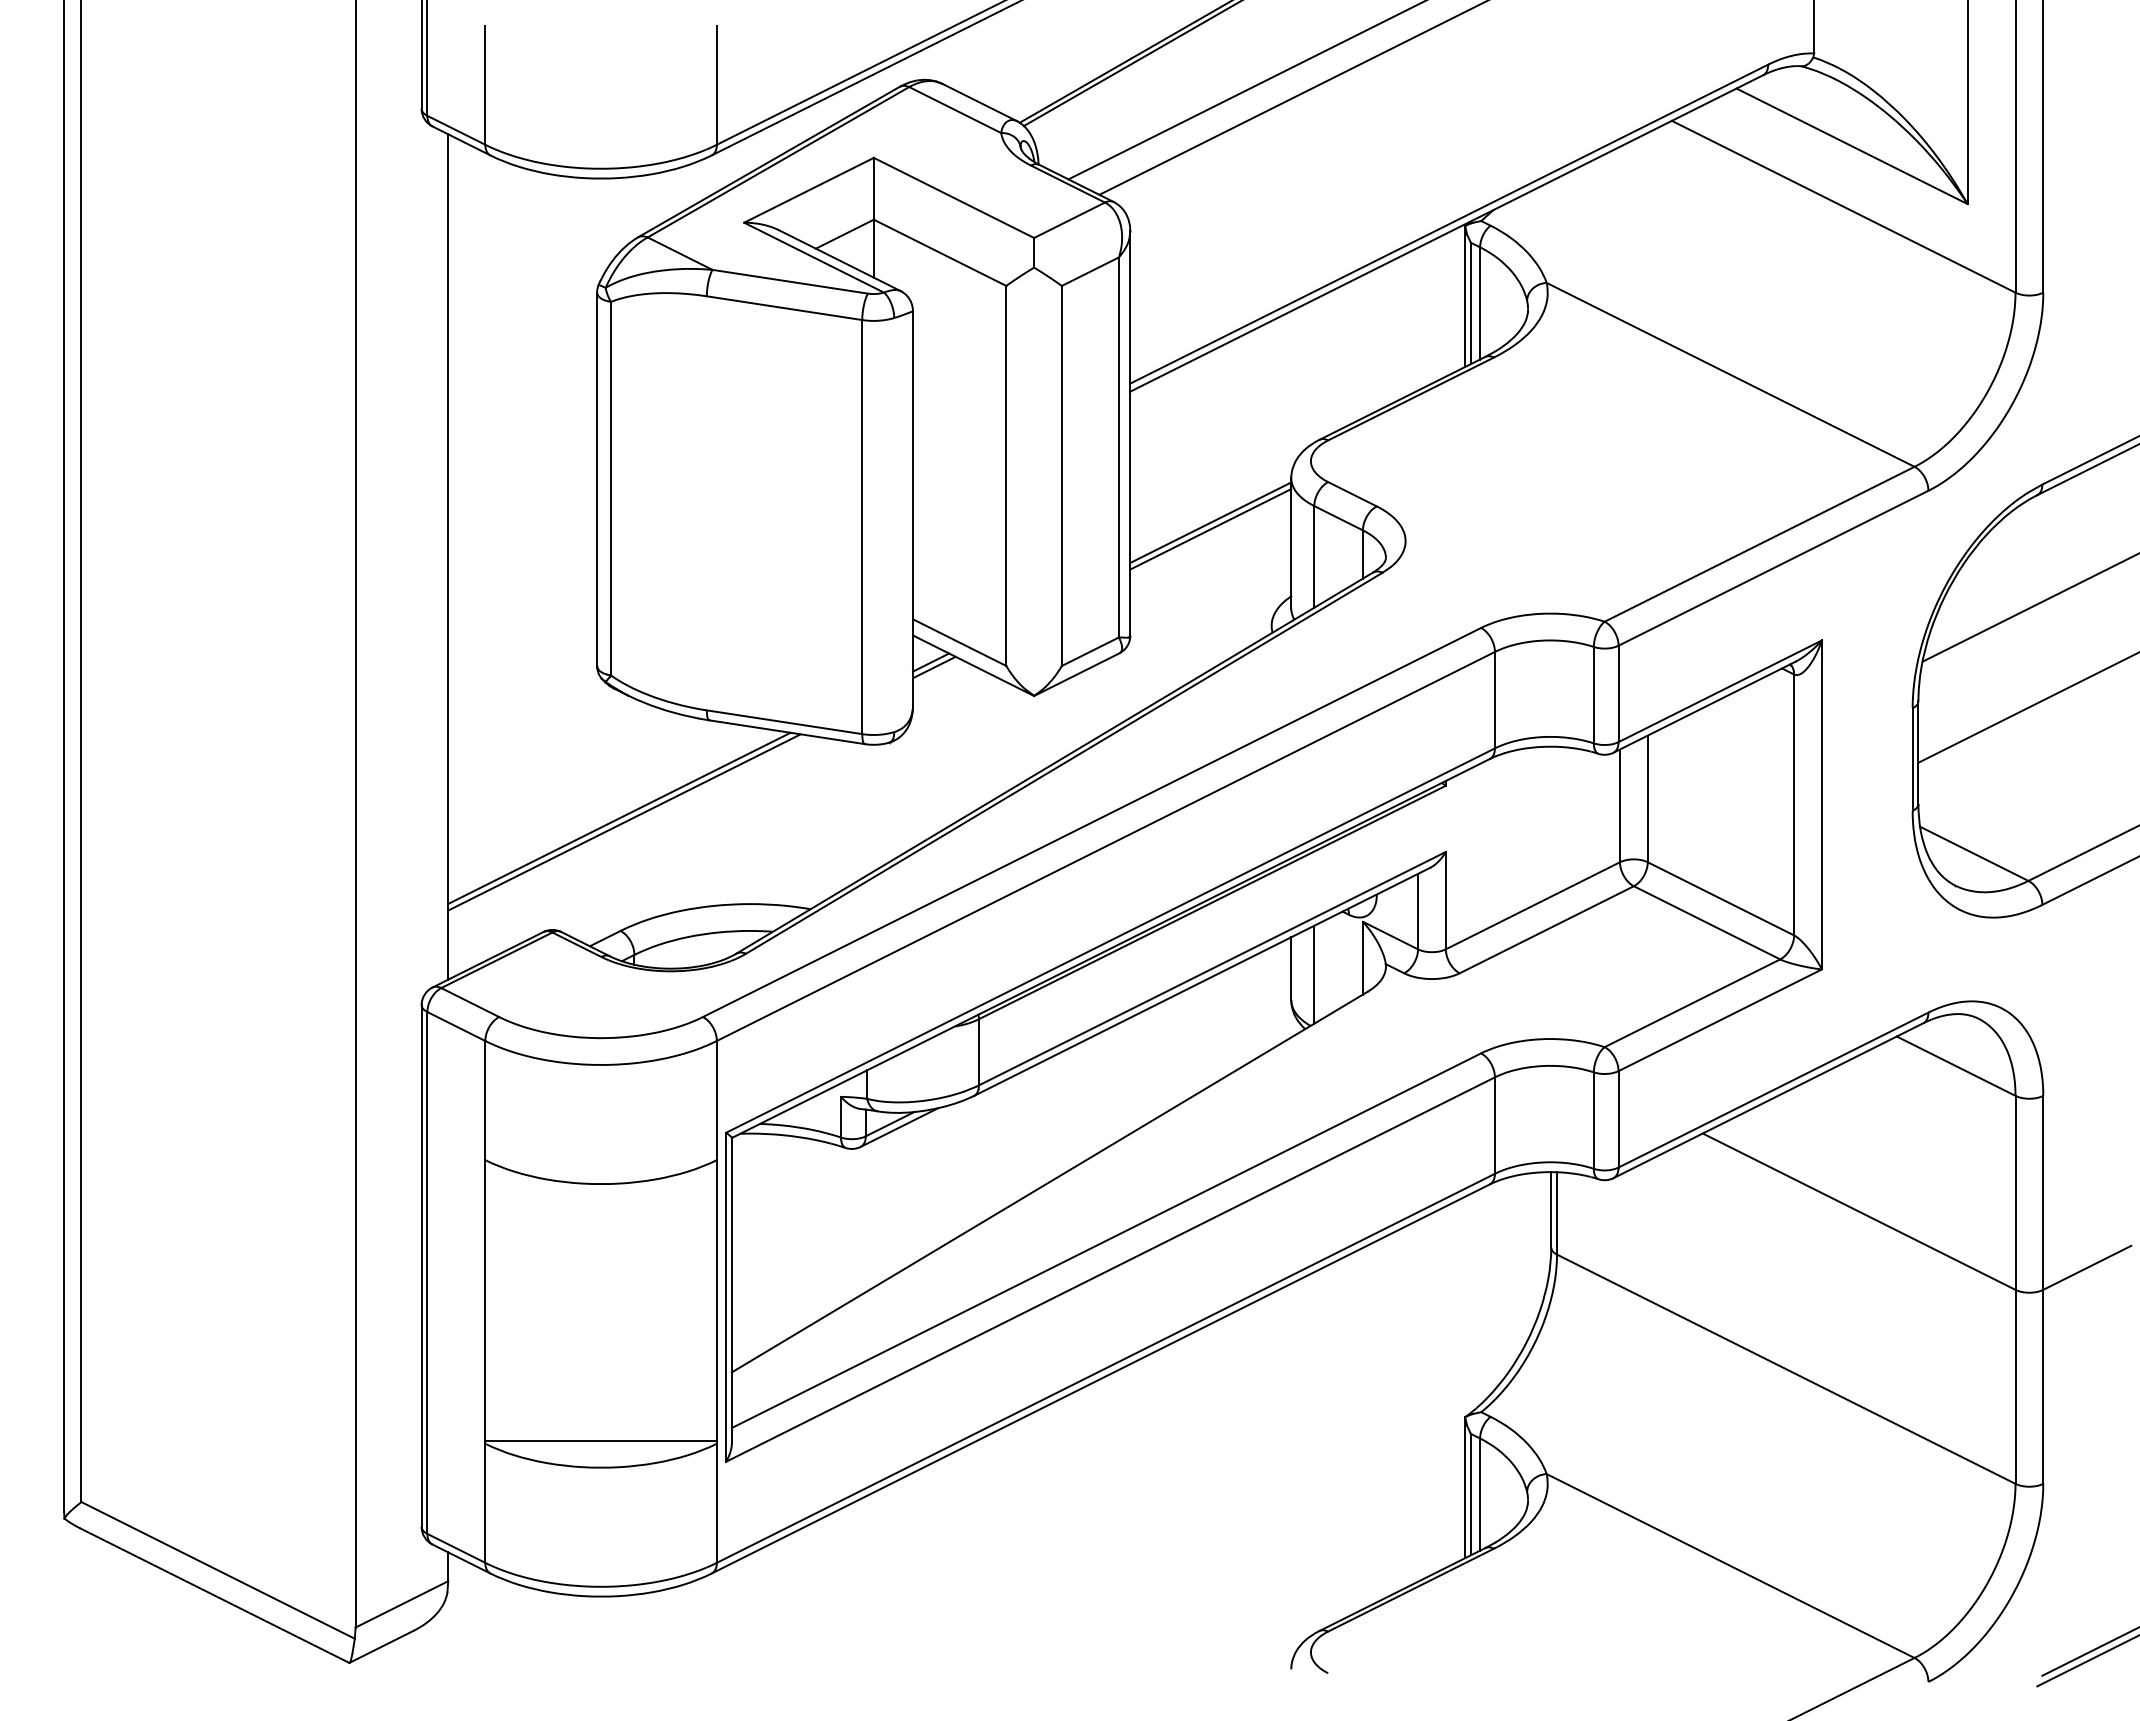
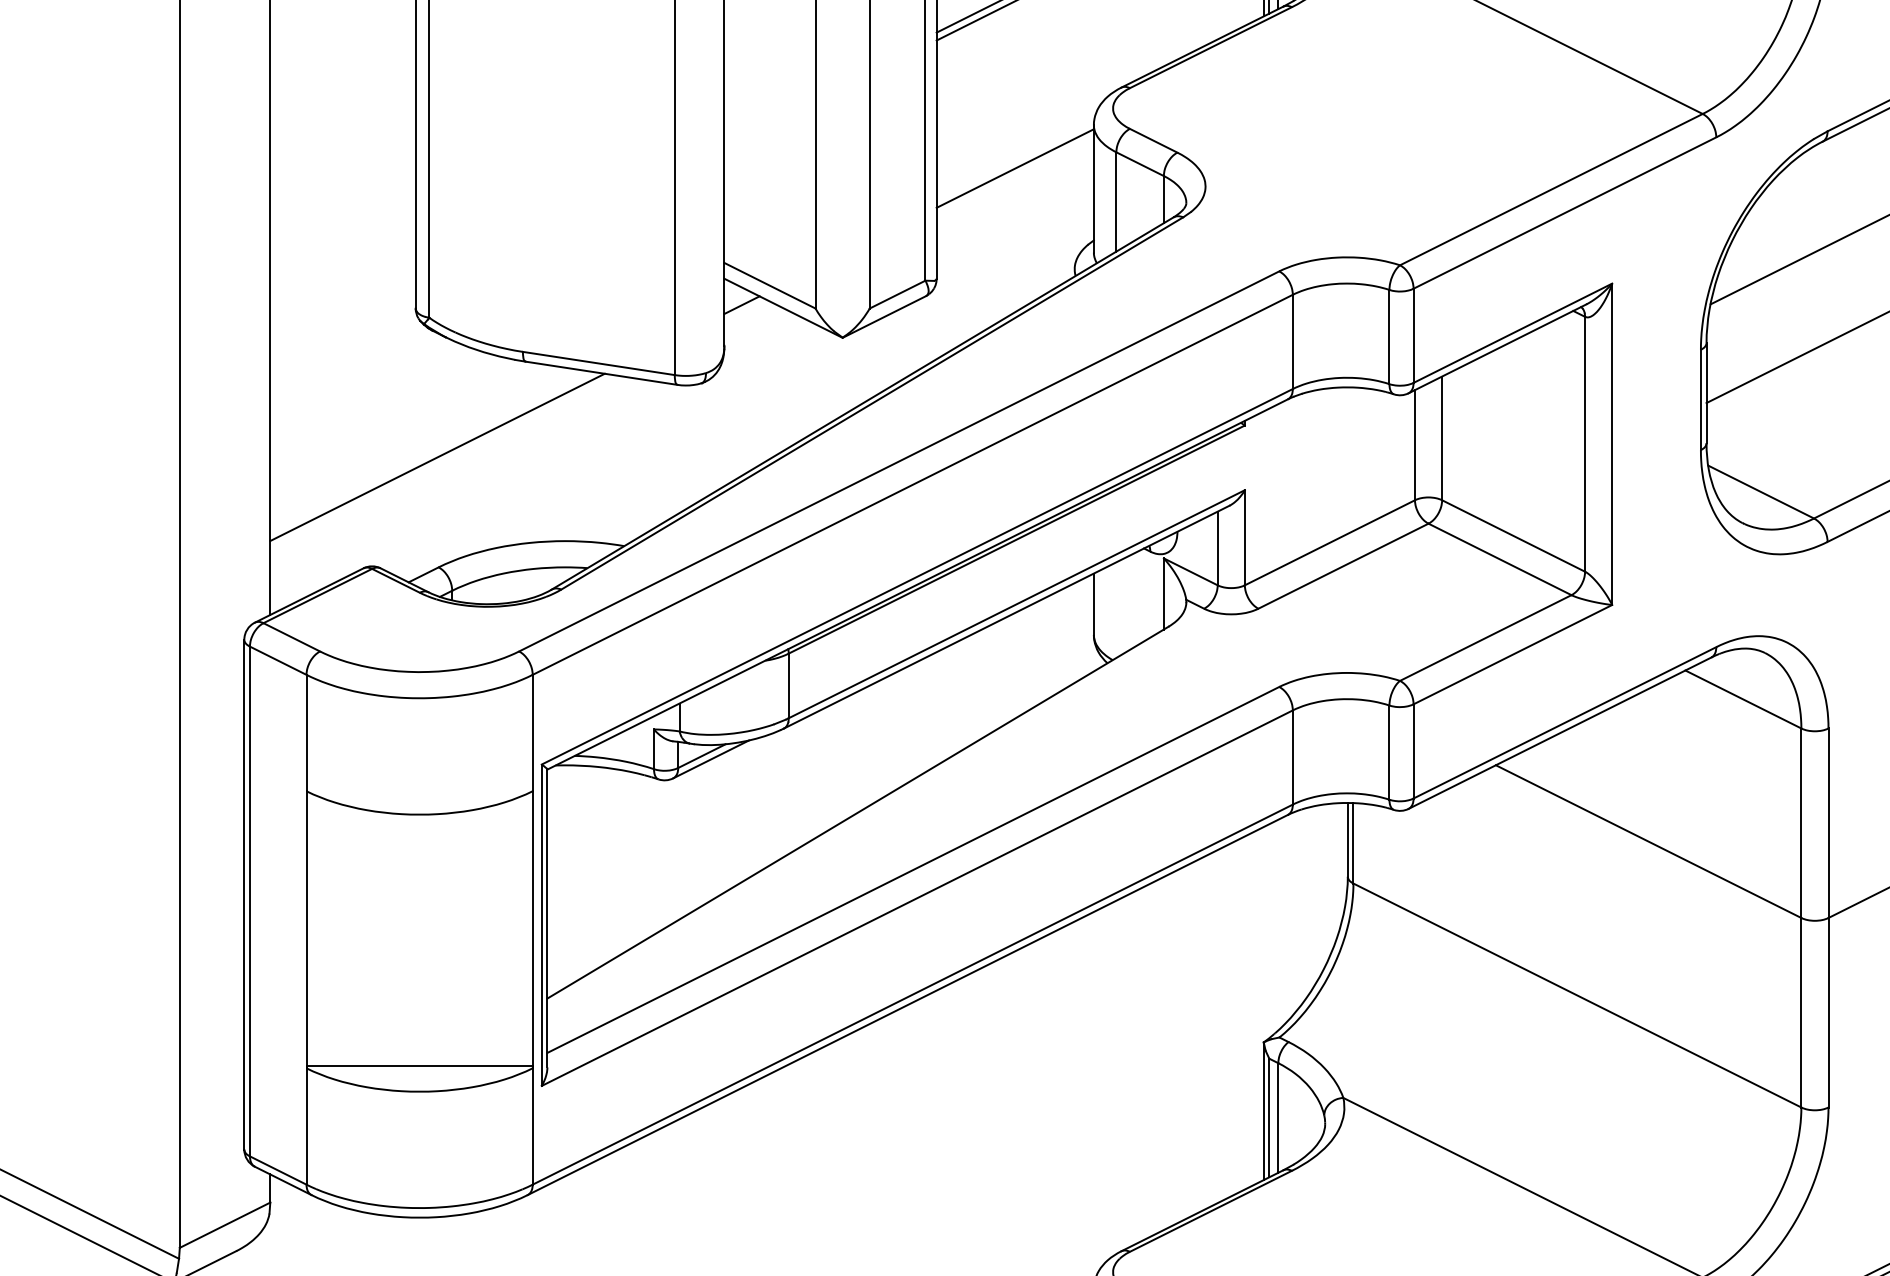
line: (1210, 529) -> (1014, 175), removed
line: (934, 667) -> (745, 310), removed
line: (624, 822) -> (442, 461), removed
line: (1314, 974) -> (1116, 609), removed

